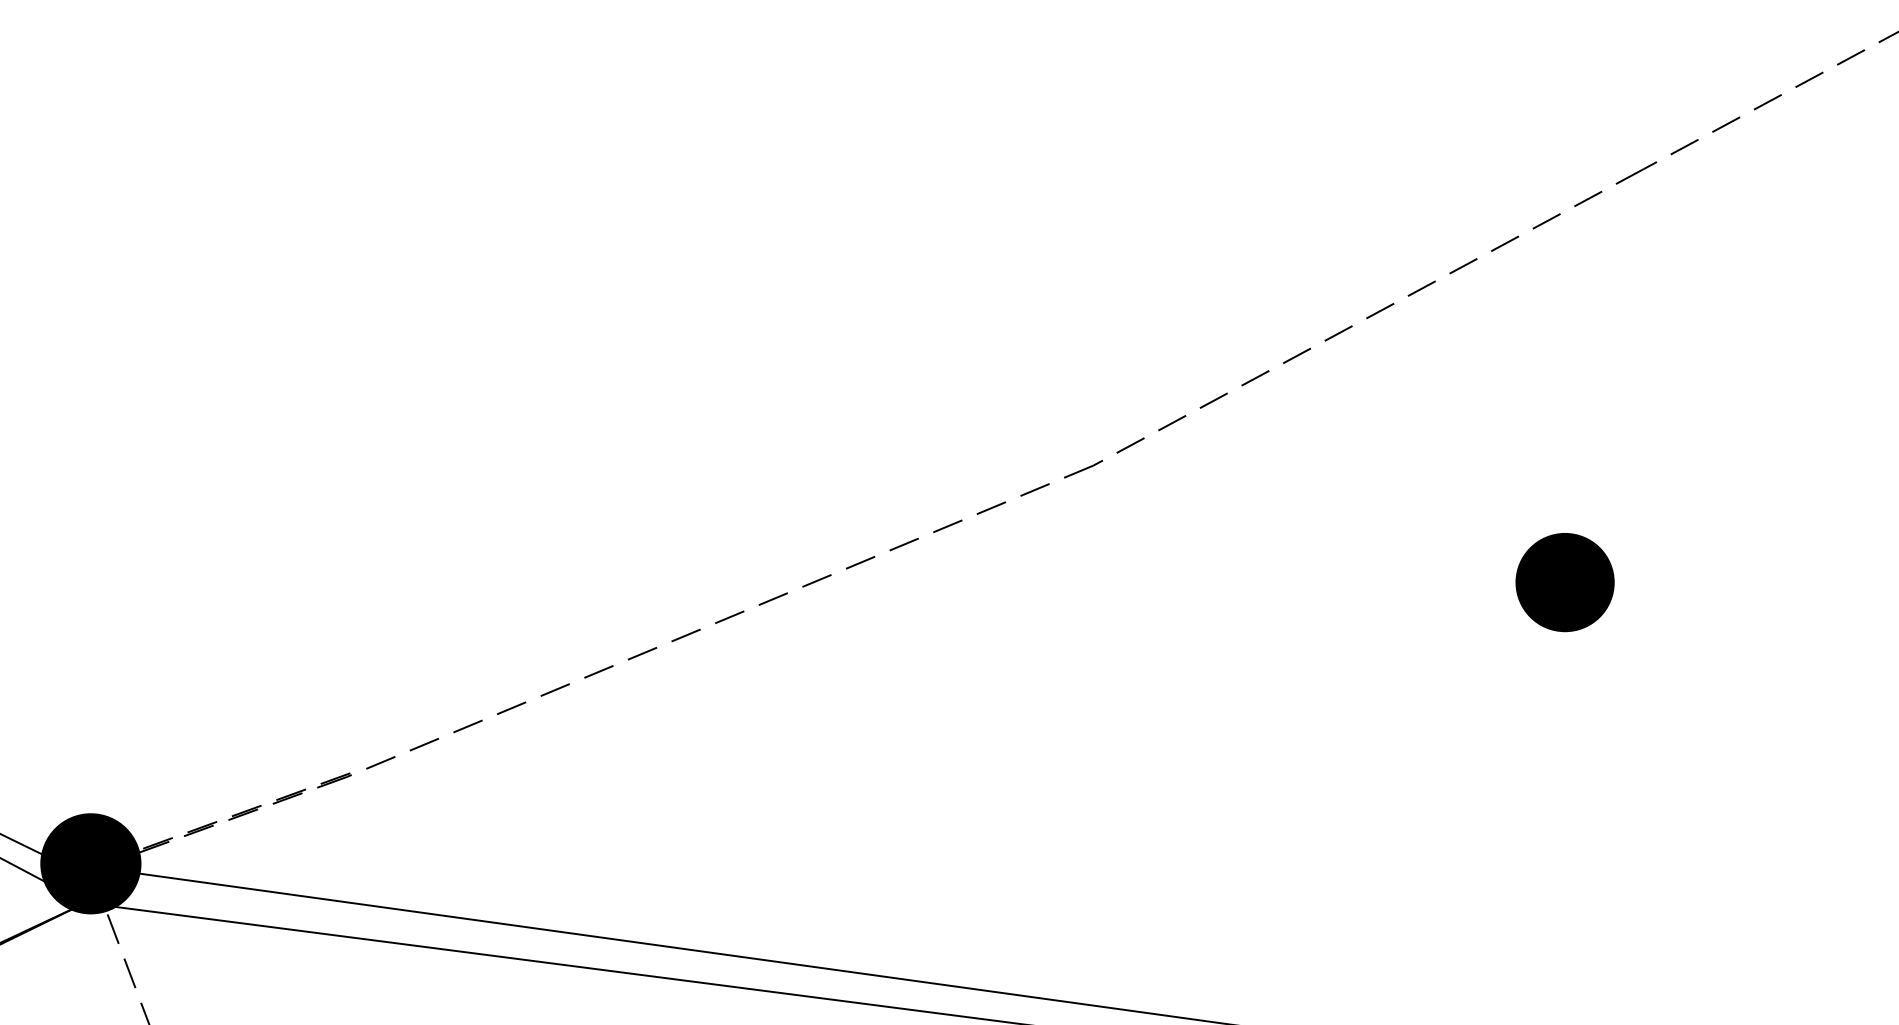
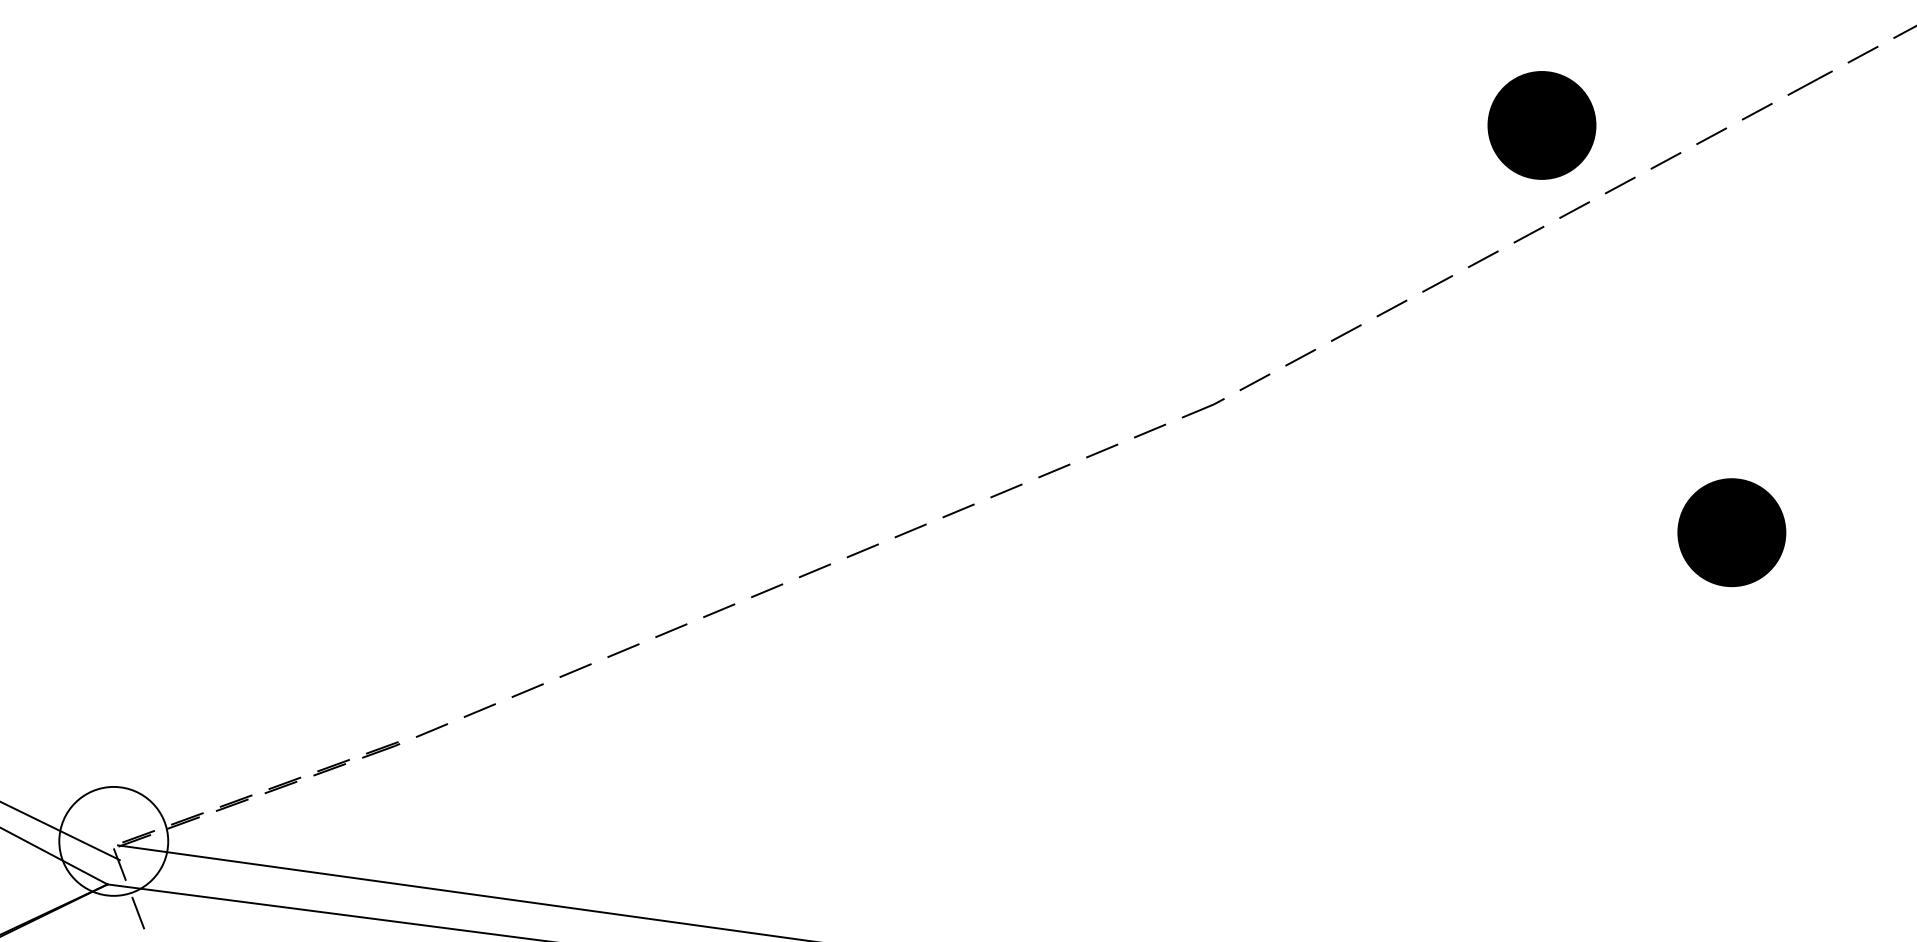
part: (1391, 211) -> (1541, 125), added
fill: (90, 863) -> (113, 841), removed

